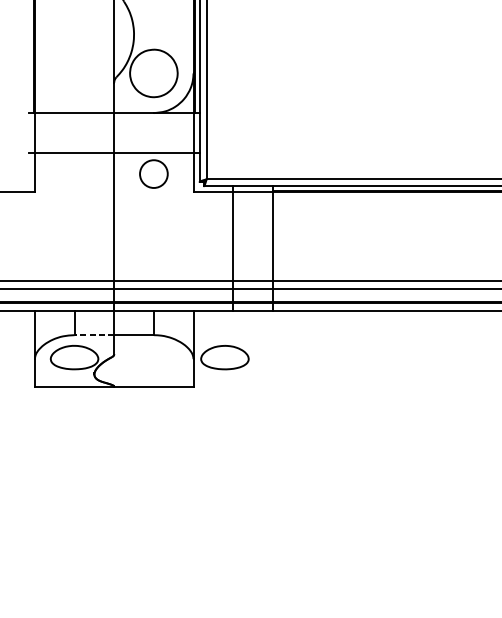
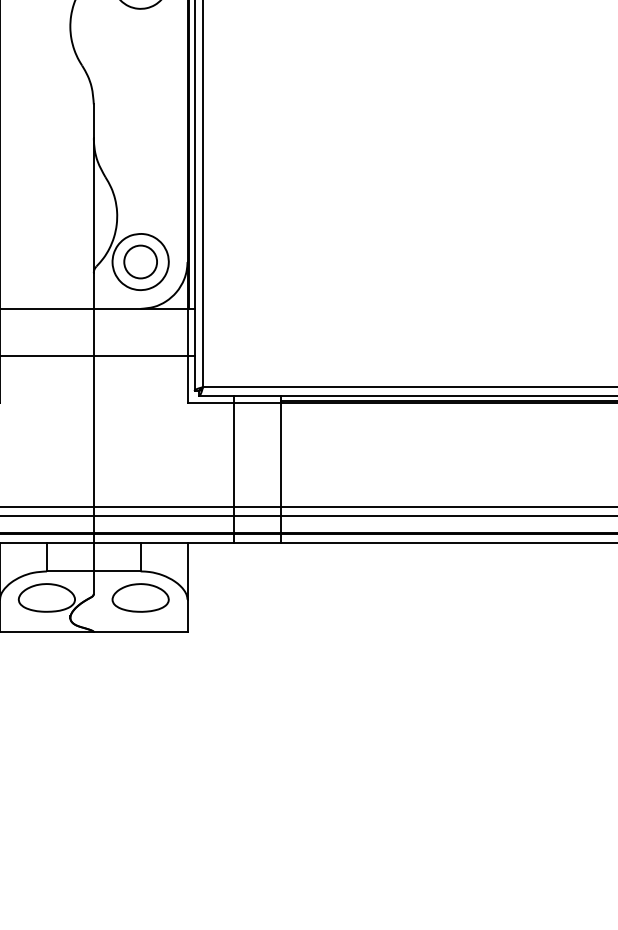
circle: (153, 173) -> (140, 261), moved
line: (93, 335) -> (69, 571), dashed -> solid
part: (224, 357) -> (140, 597), moved

